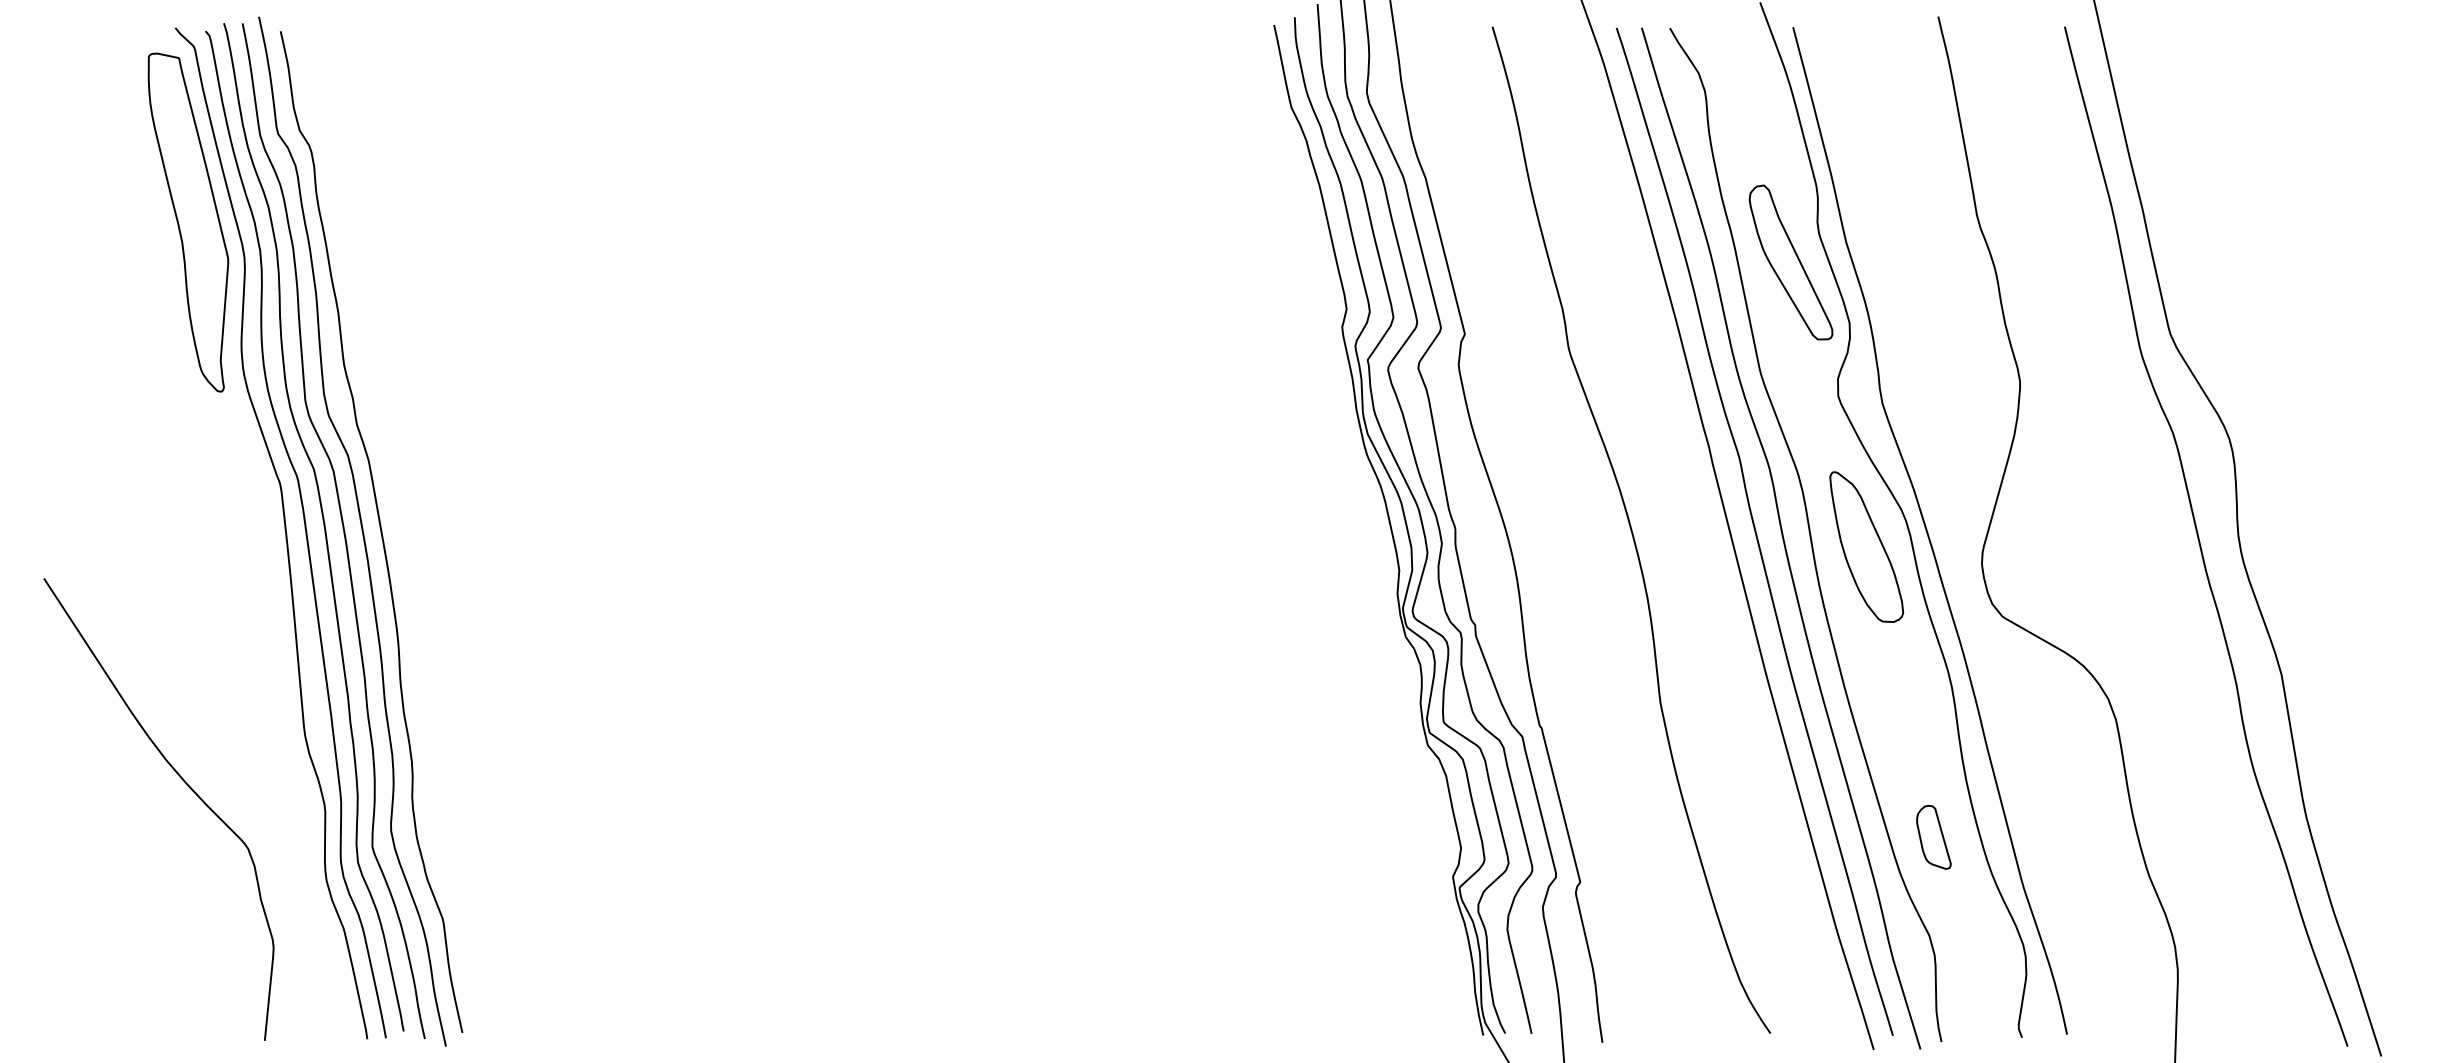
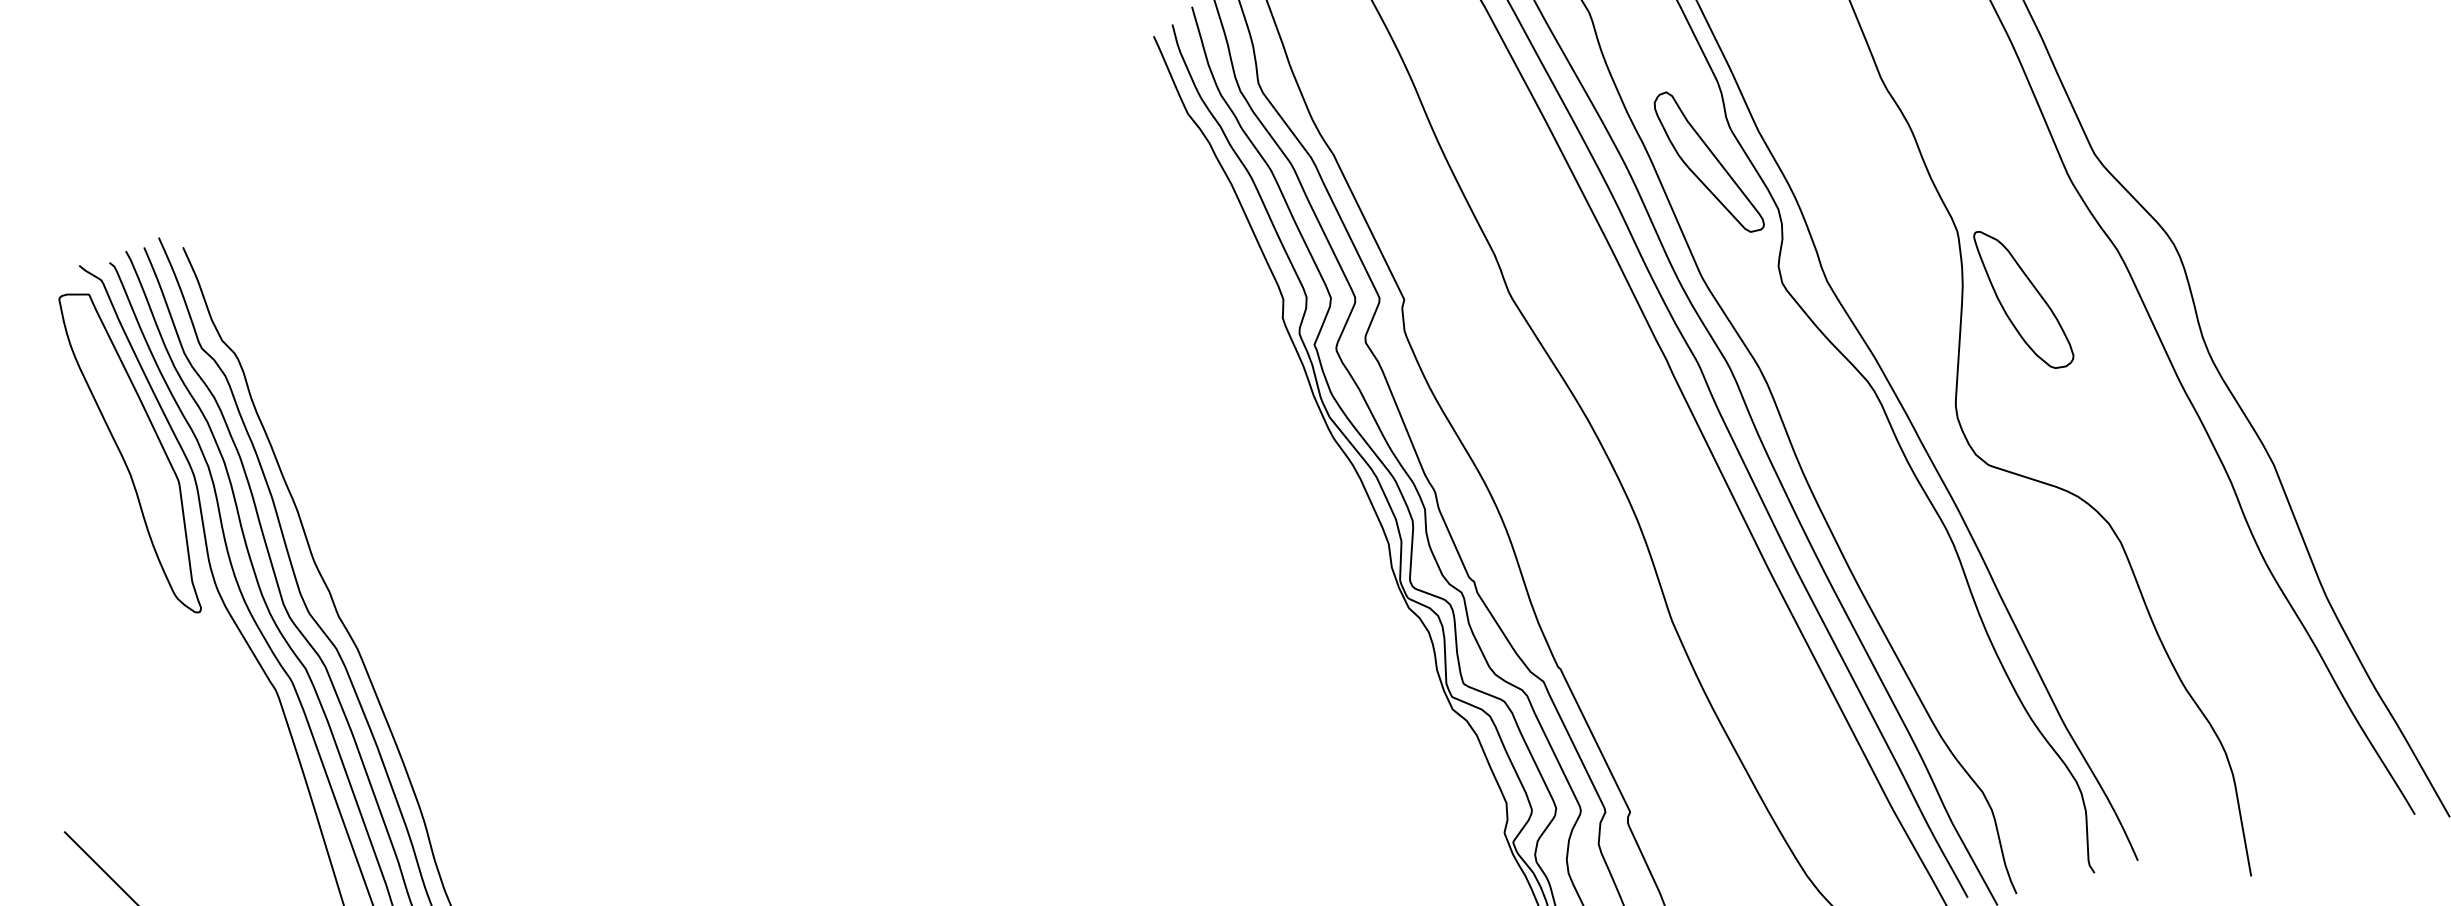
part: (1866, 546) -> (2023, 298), moved
part: (1933, 837) -> (1966, 695), removed

